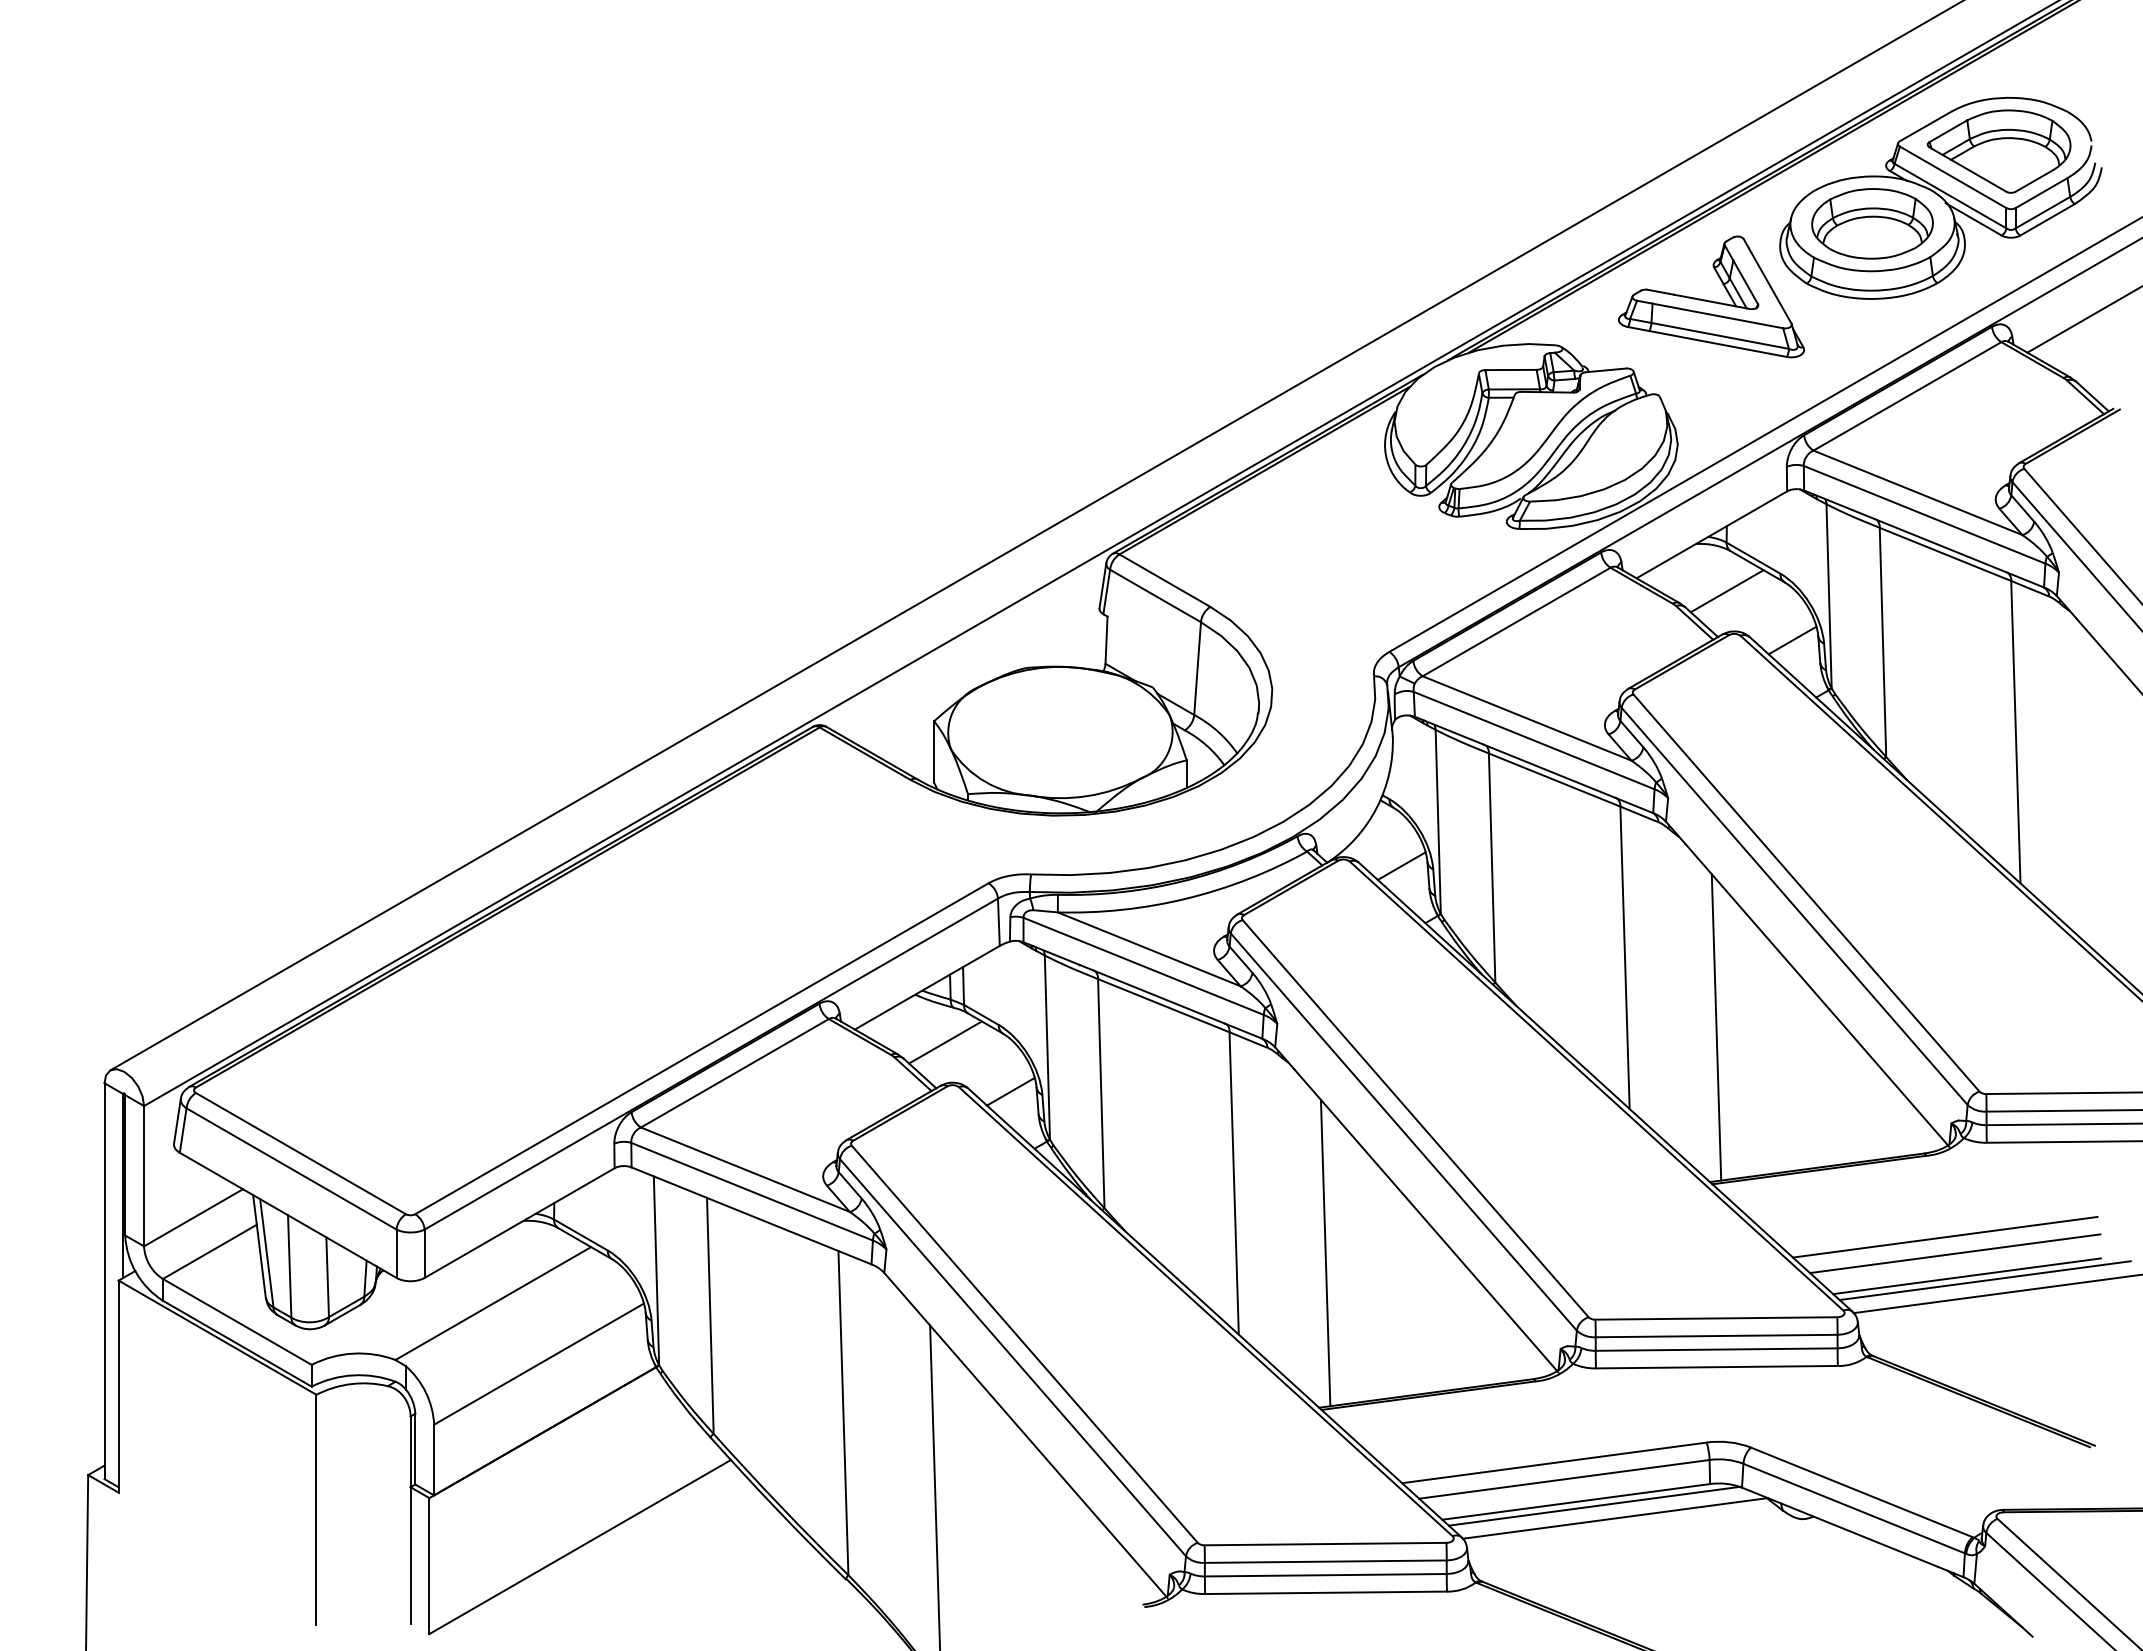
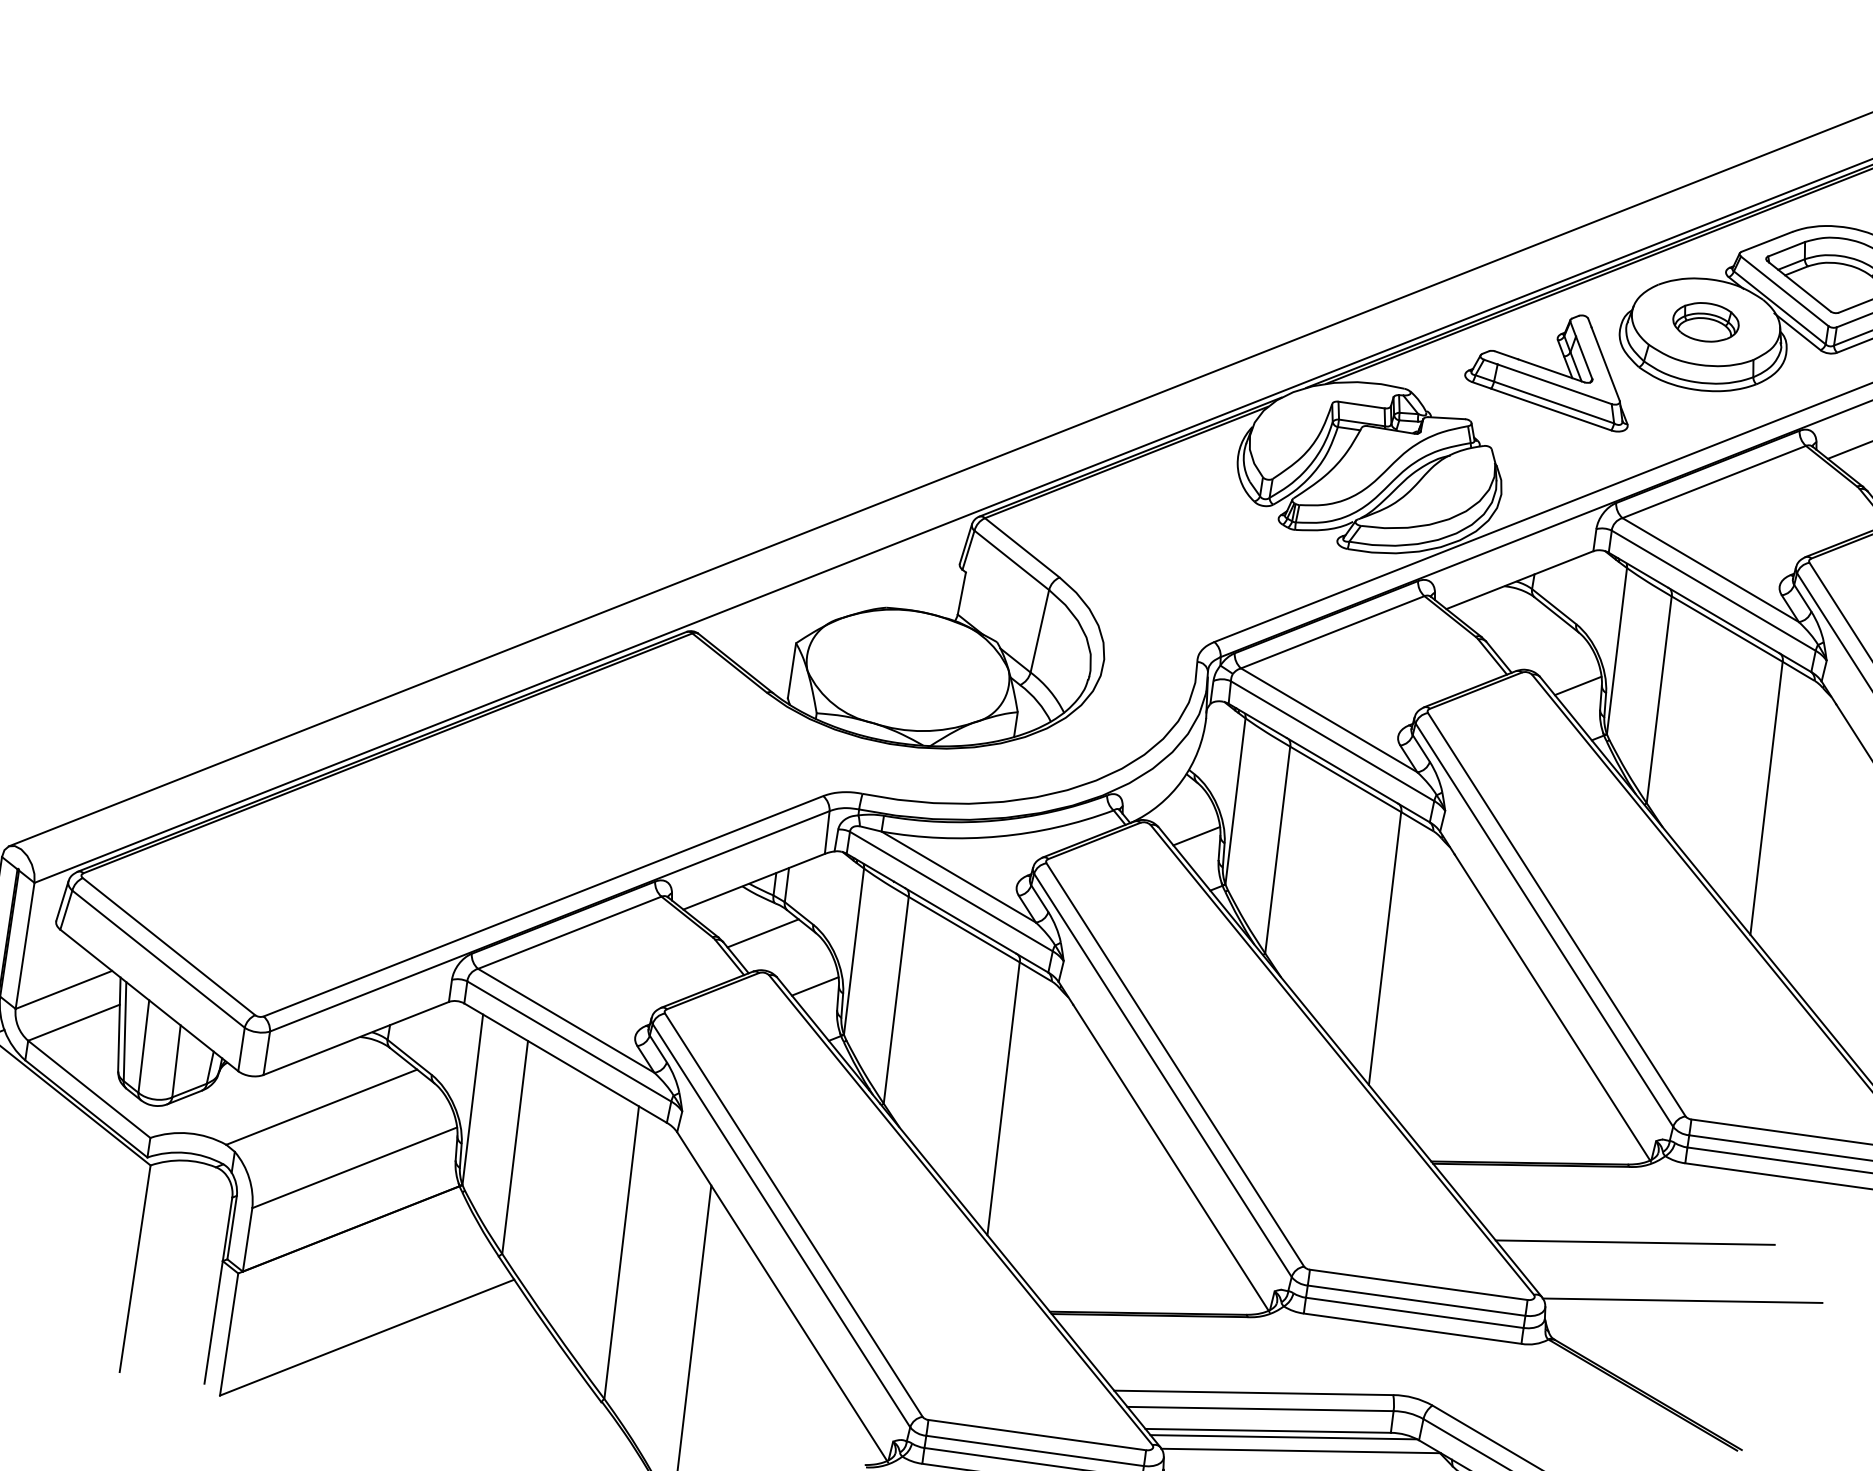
part: (1872, 223) -> (1706, 321), size x0.6
line: (1726, 591) -> (1525, 633), removed
line: (1716, 1027) -> (1457, 1023), removed
line: (1325, 1252) -> (1076, 1173), removed
line: (1955, 1253) -> (1642, 1258), removed
line: (1966, 1276) -> (1649, 1280), removed
line: (1984, 1280) -> (1664, 1286), removed

